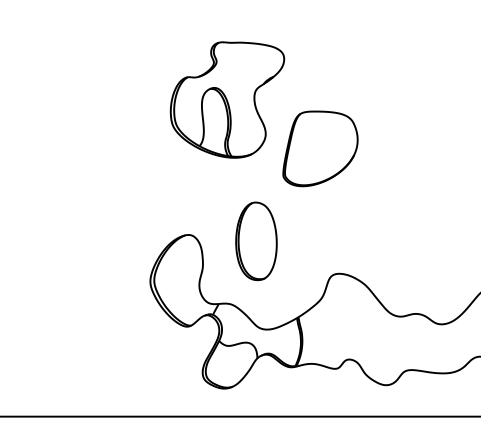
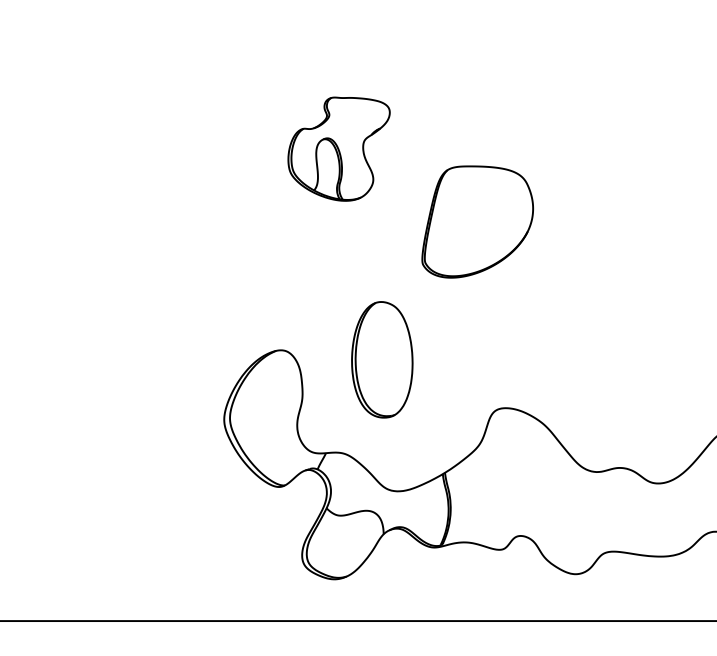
part: (227, 99) -> (339, 148), size x0.6

